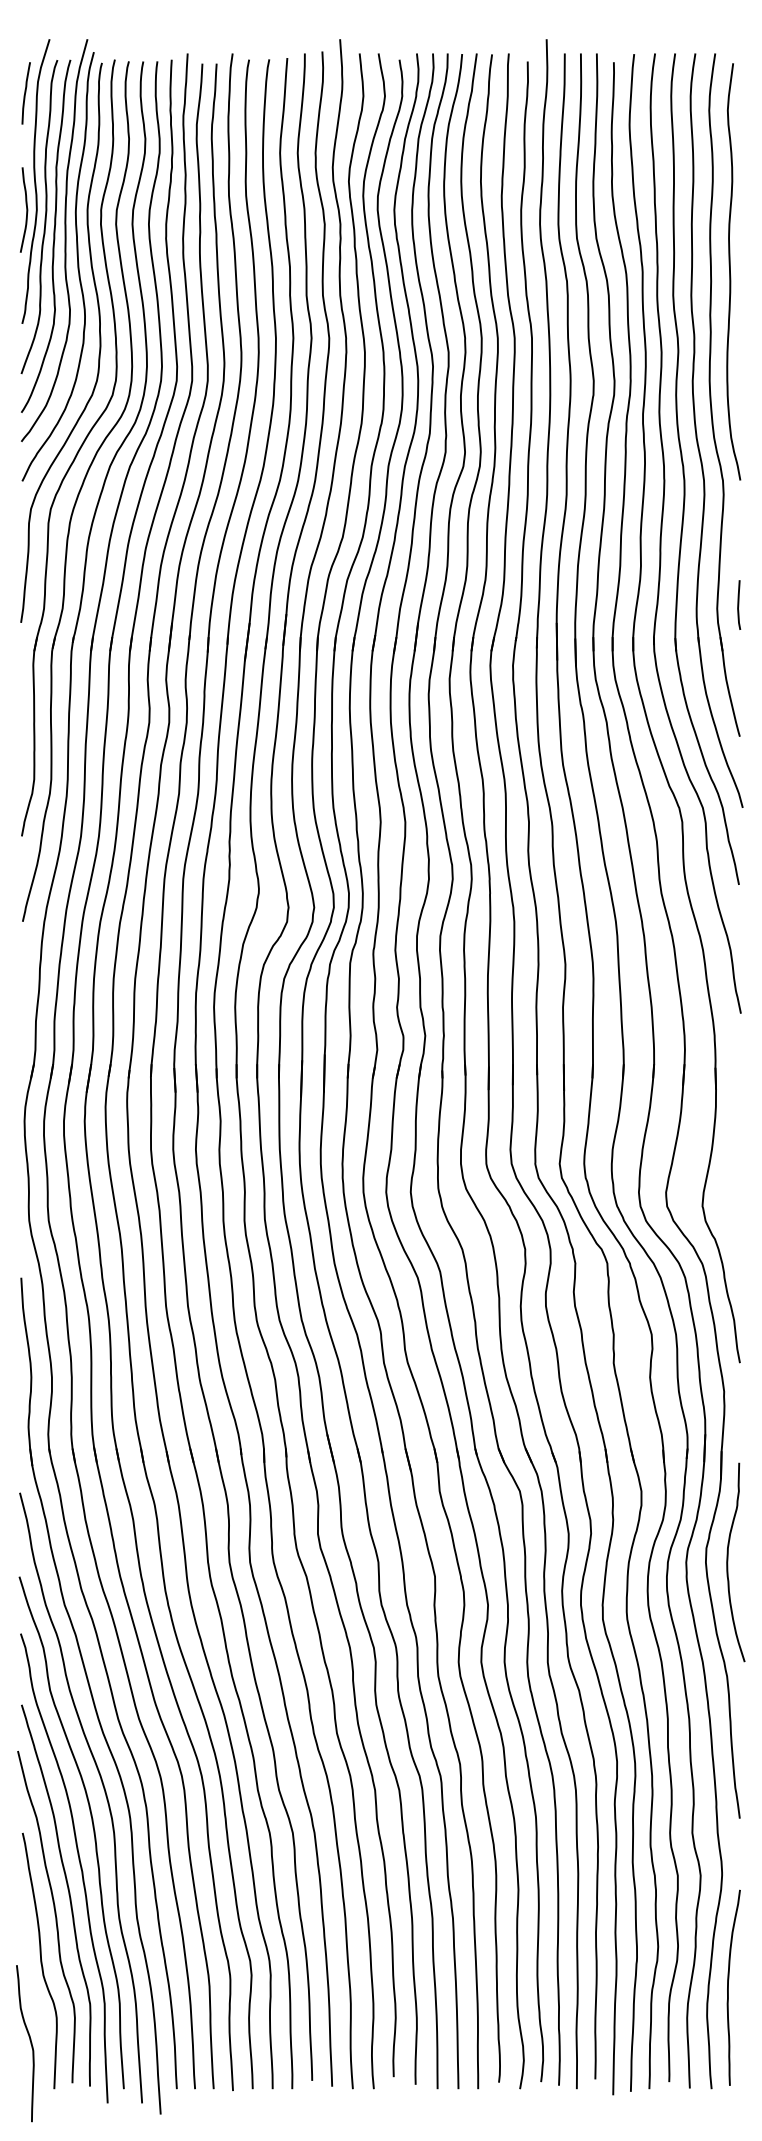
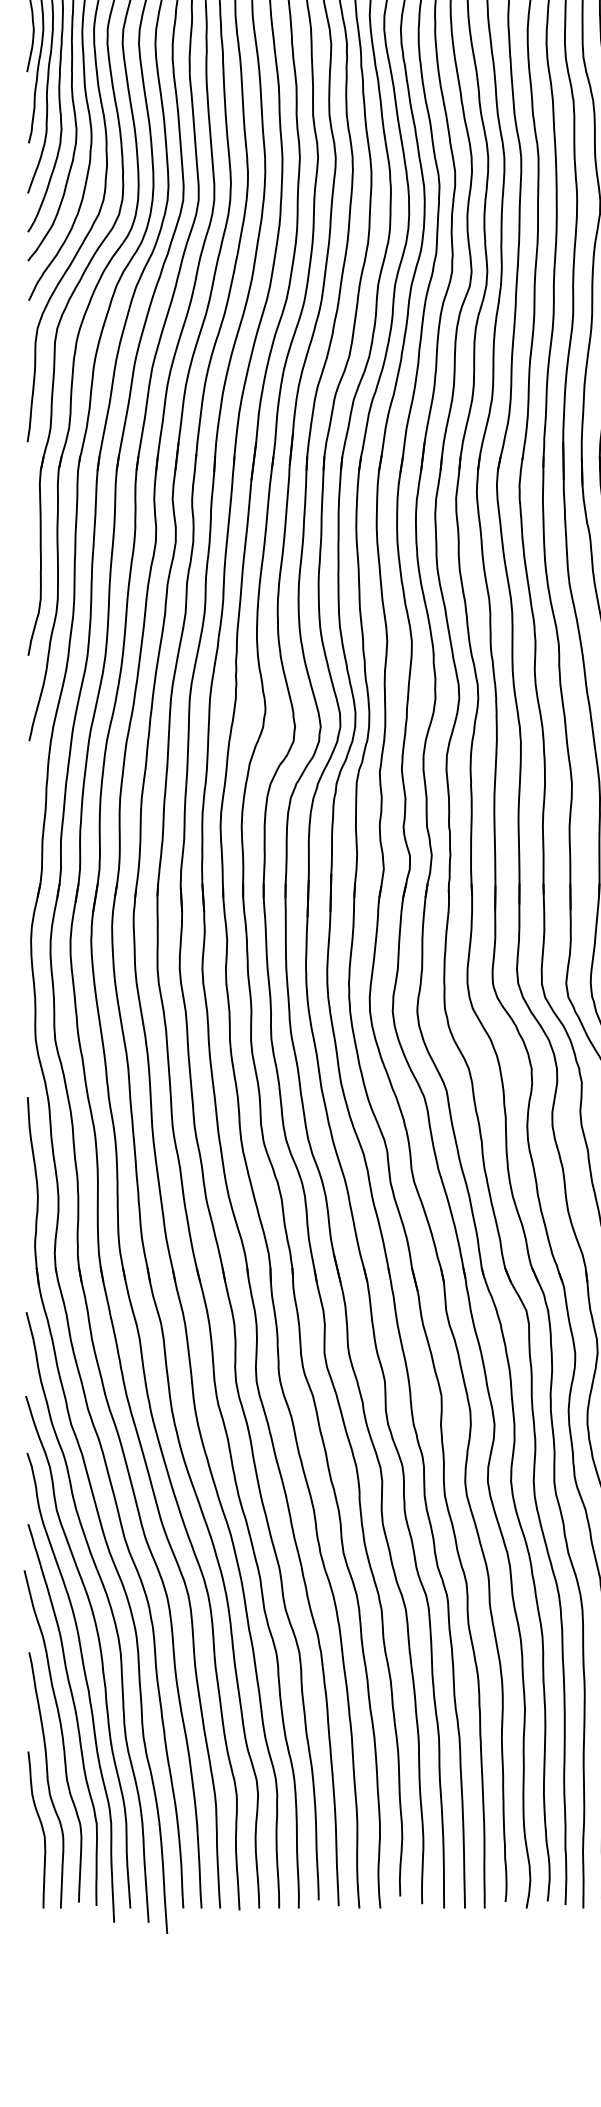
curve: (29, 2040) -> (41, 1826), moved

